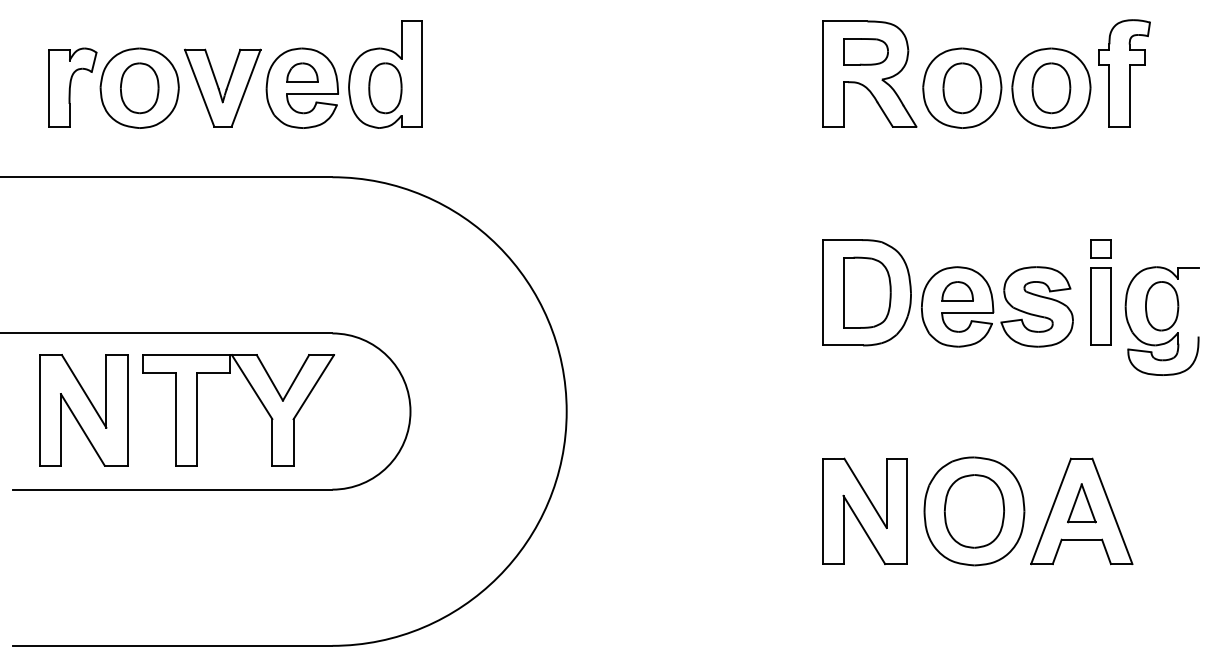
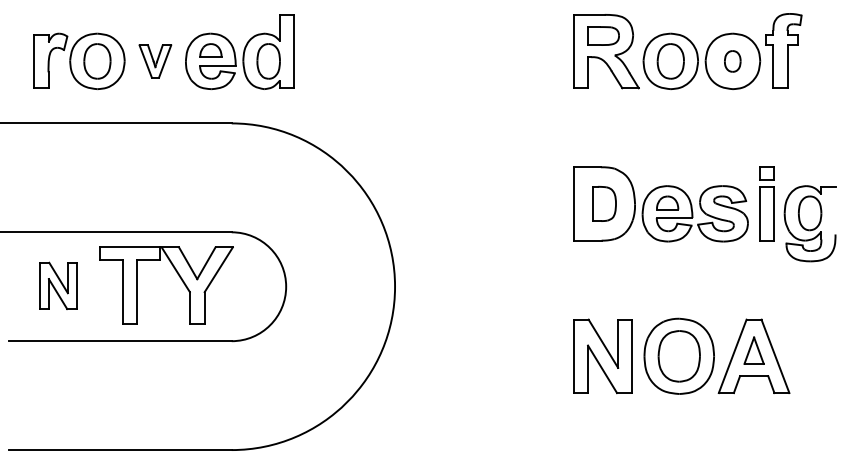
part: (223, 88) -> (155, 61), size x0.6
part: (1050, 88) -> (732, 61), size x0.6
part: (867, 292) -> (604, 203), size x0.7
part: (83, 409) -> (58, 285), size x0.6

